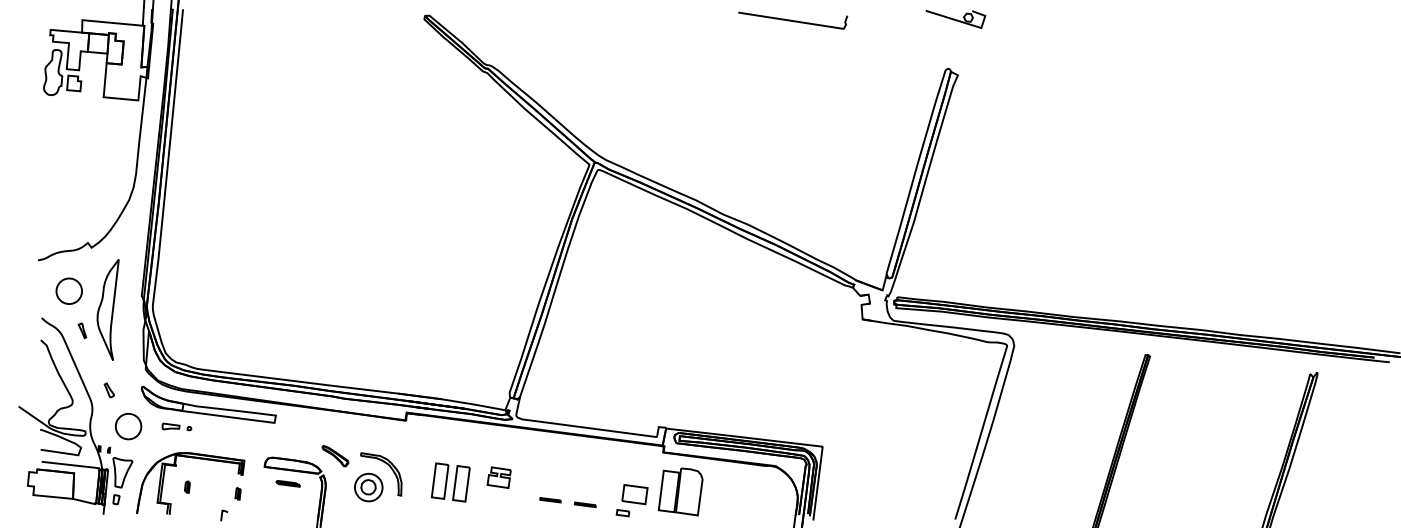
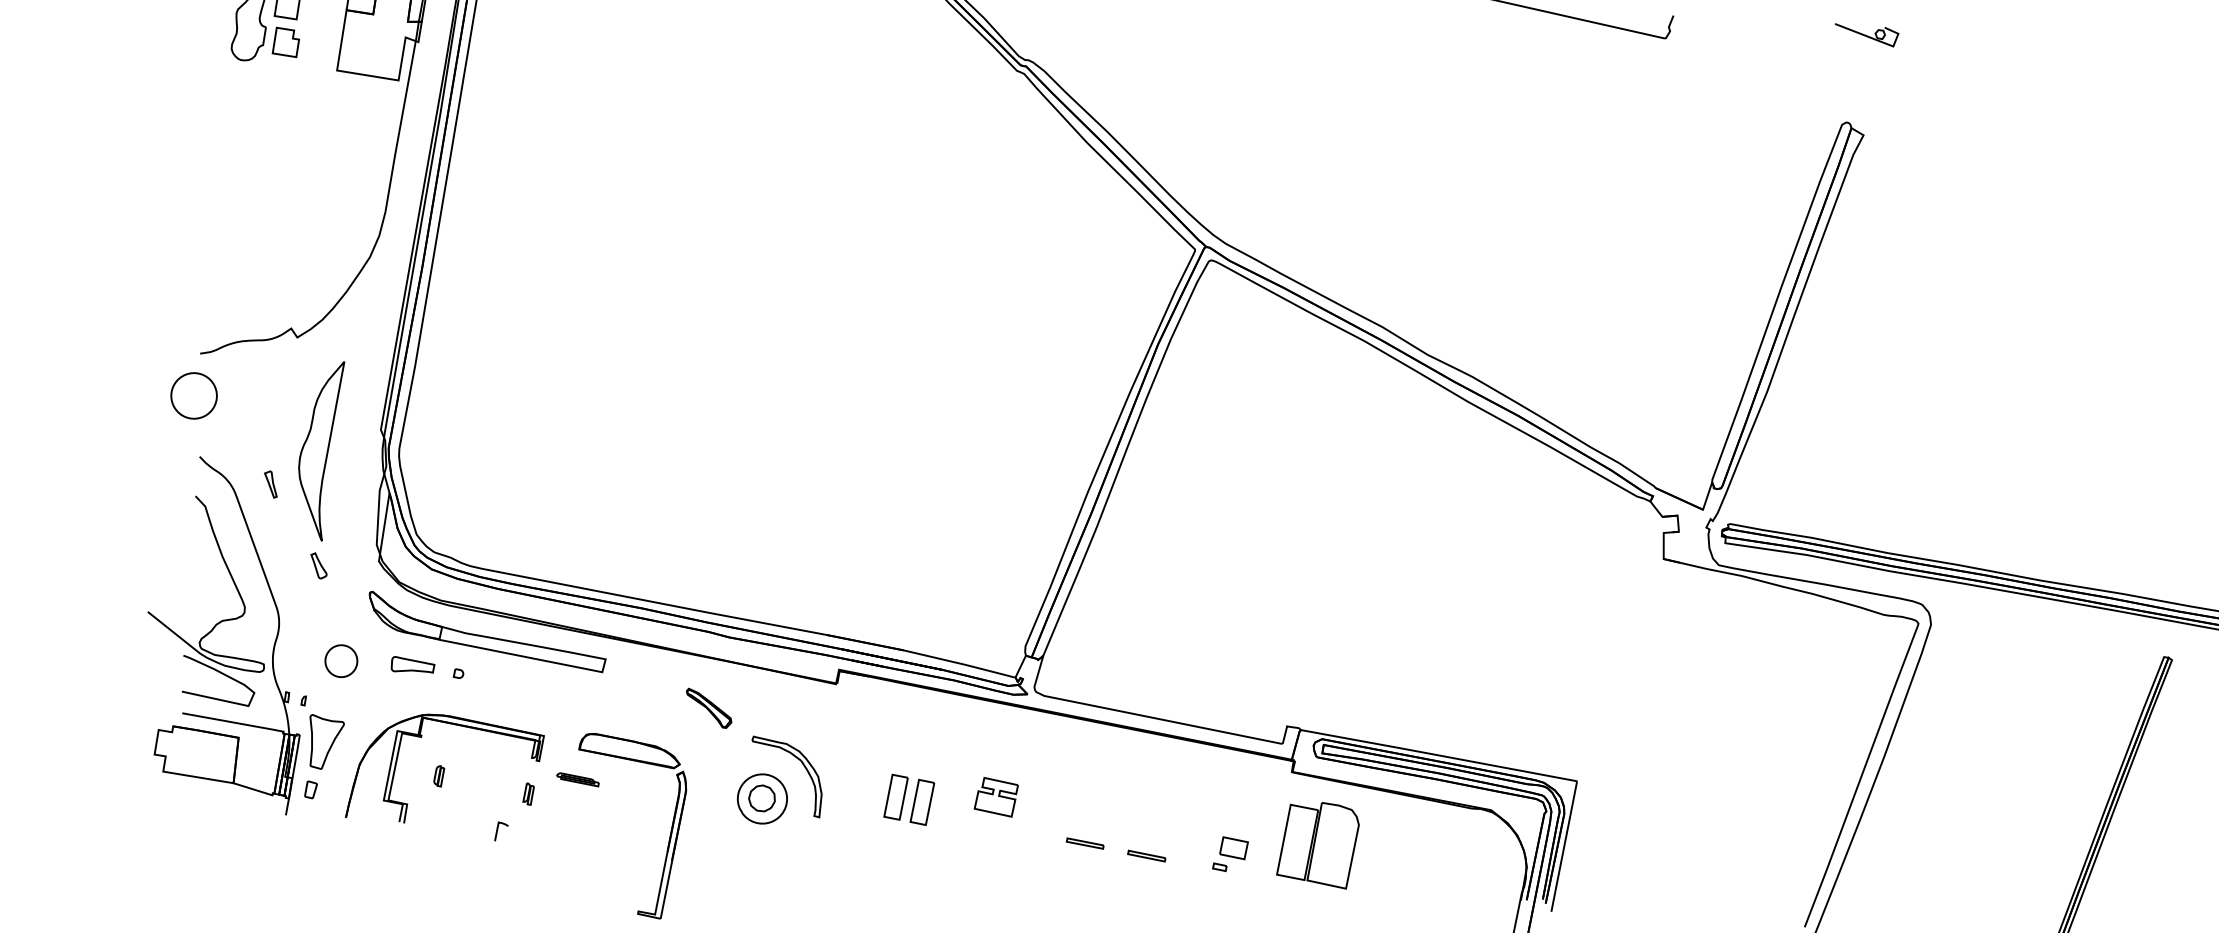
part: (955, 19) -> (1865, 35), size x0.6
part: (68, 290) -> (192, 394), moved
part: (108, 390) -> (317, 565), moved
part: (128, 426) -> (341, 660), size x0.7
part: (176, 426) -> (426, 666), size x1.4
part: (335, 455) -> (709, 707), moved
part: (450, 482) -> (908, 799), size x0.7
part: (287, 483) -> (576, 779), moved
part: (631, 500) -> (1229, 853), size x0.6

